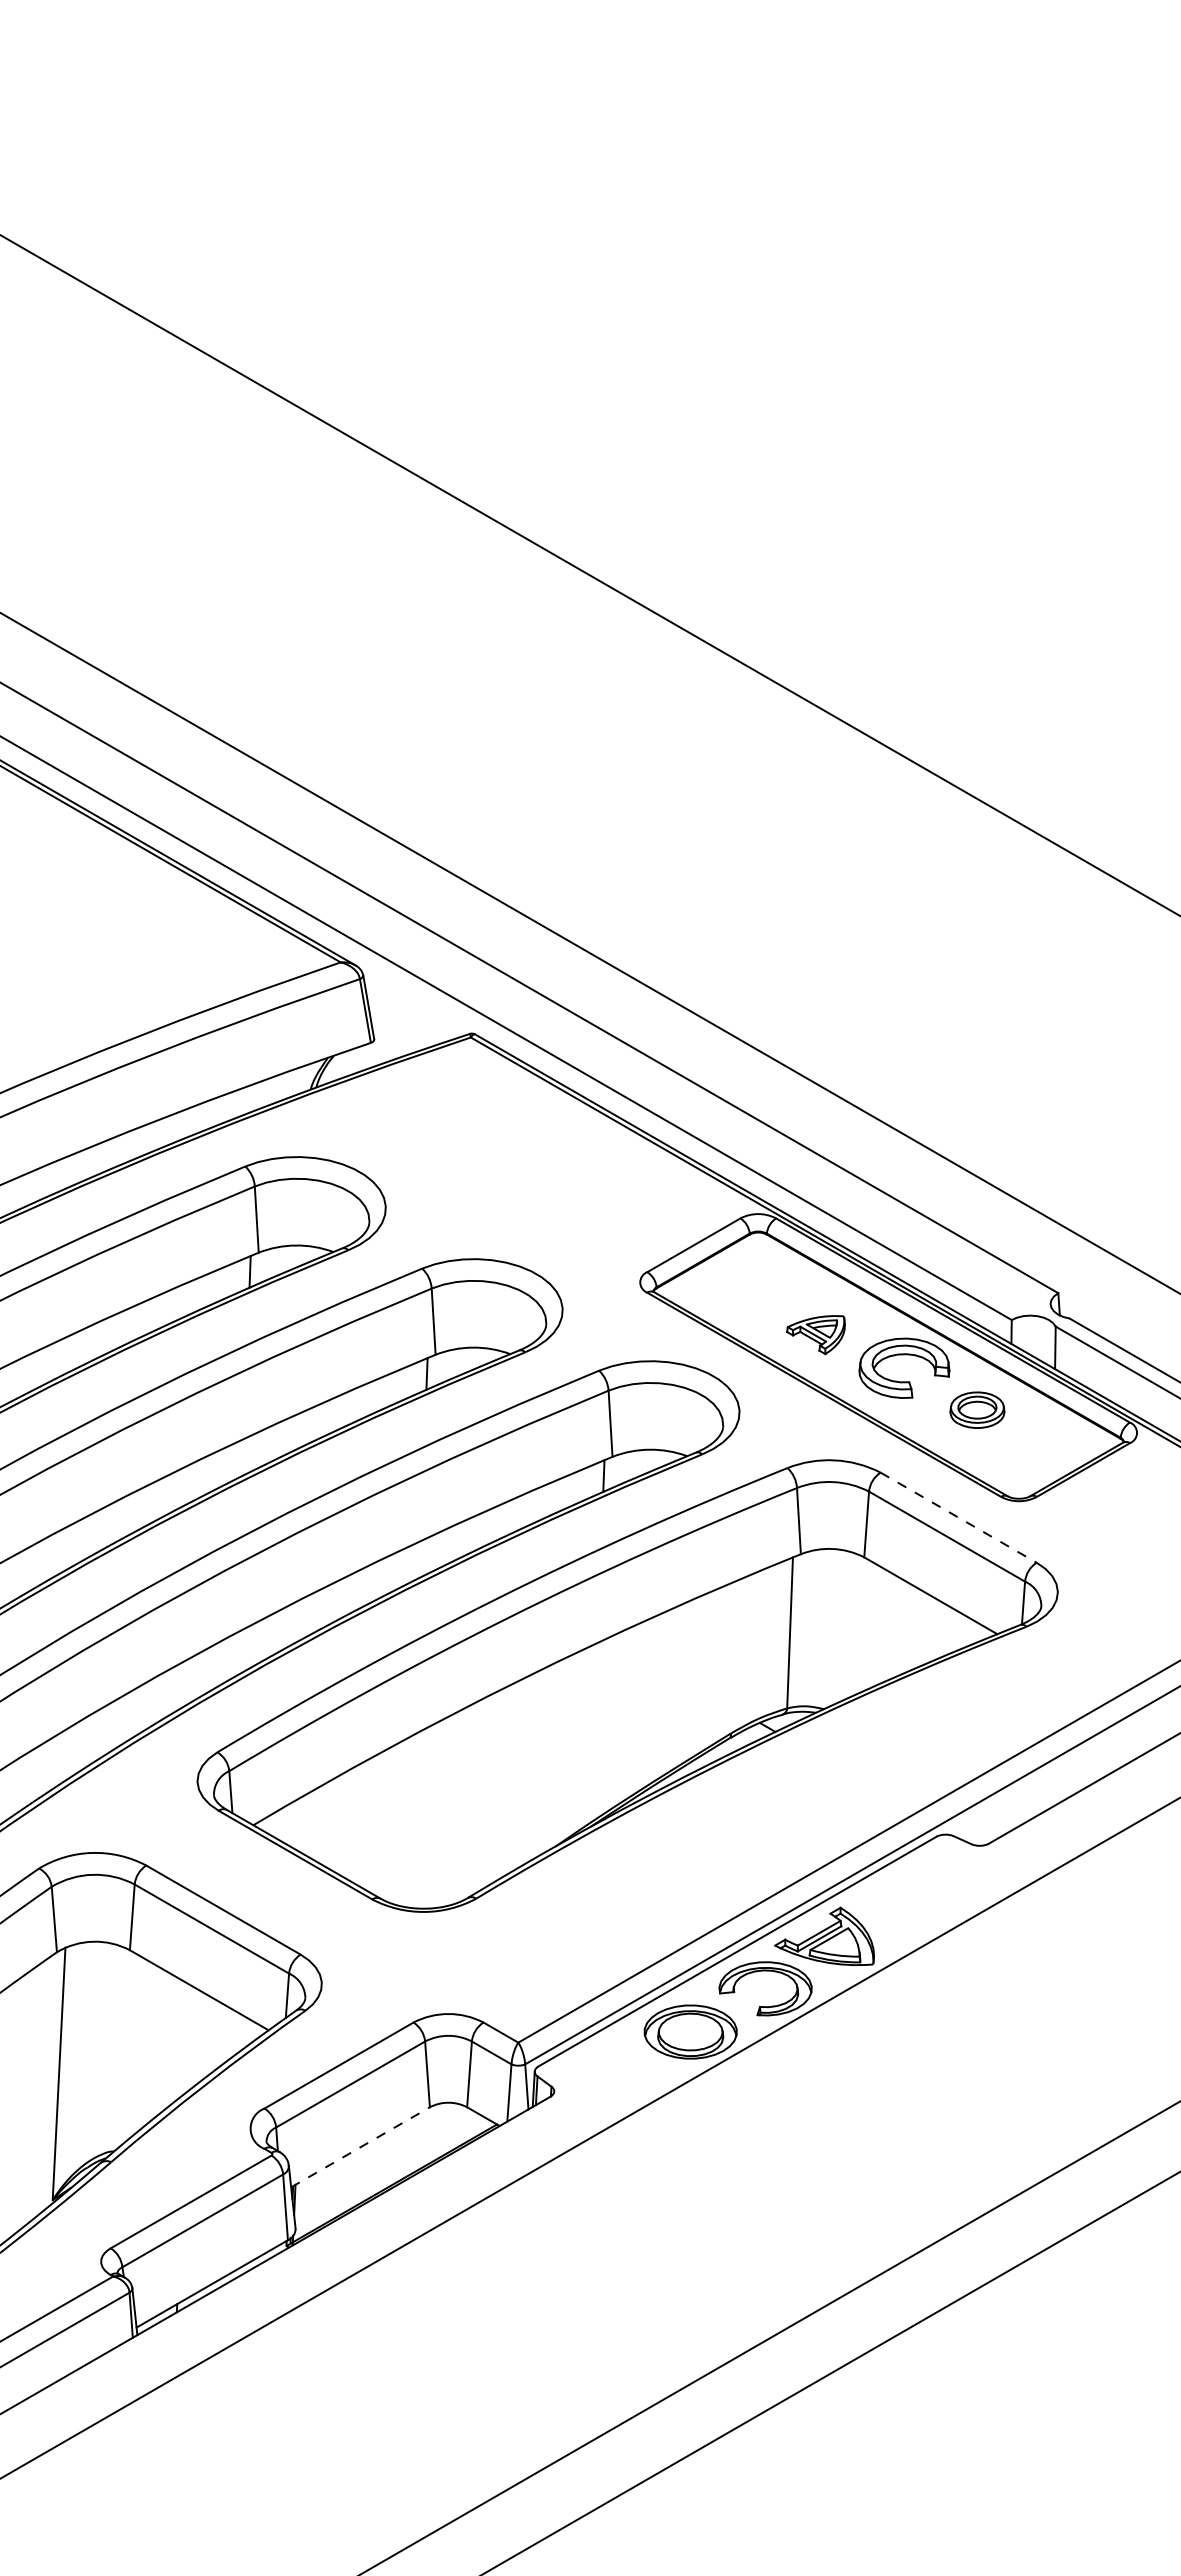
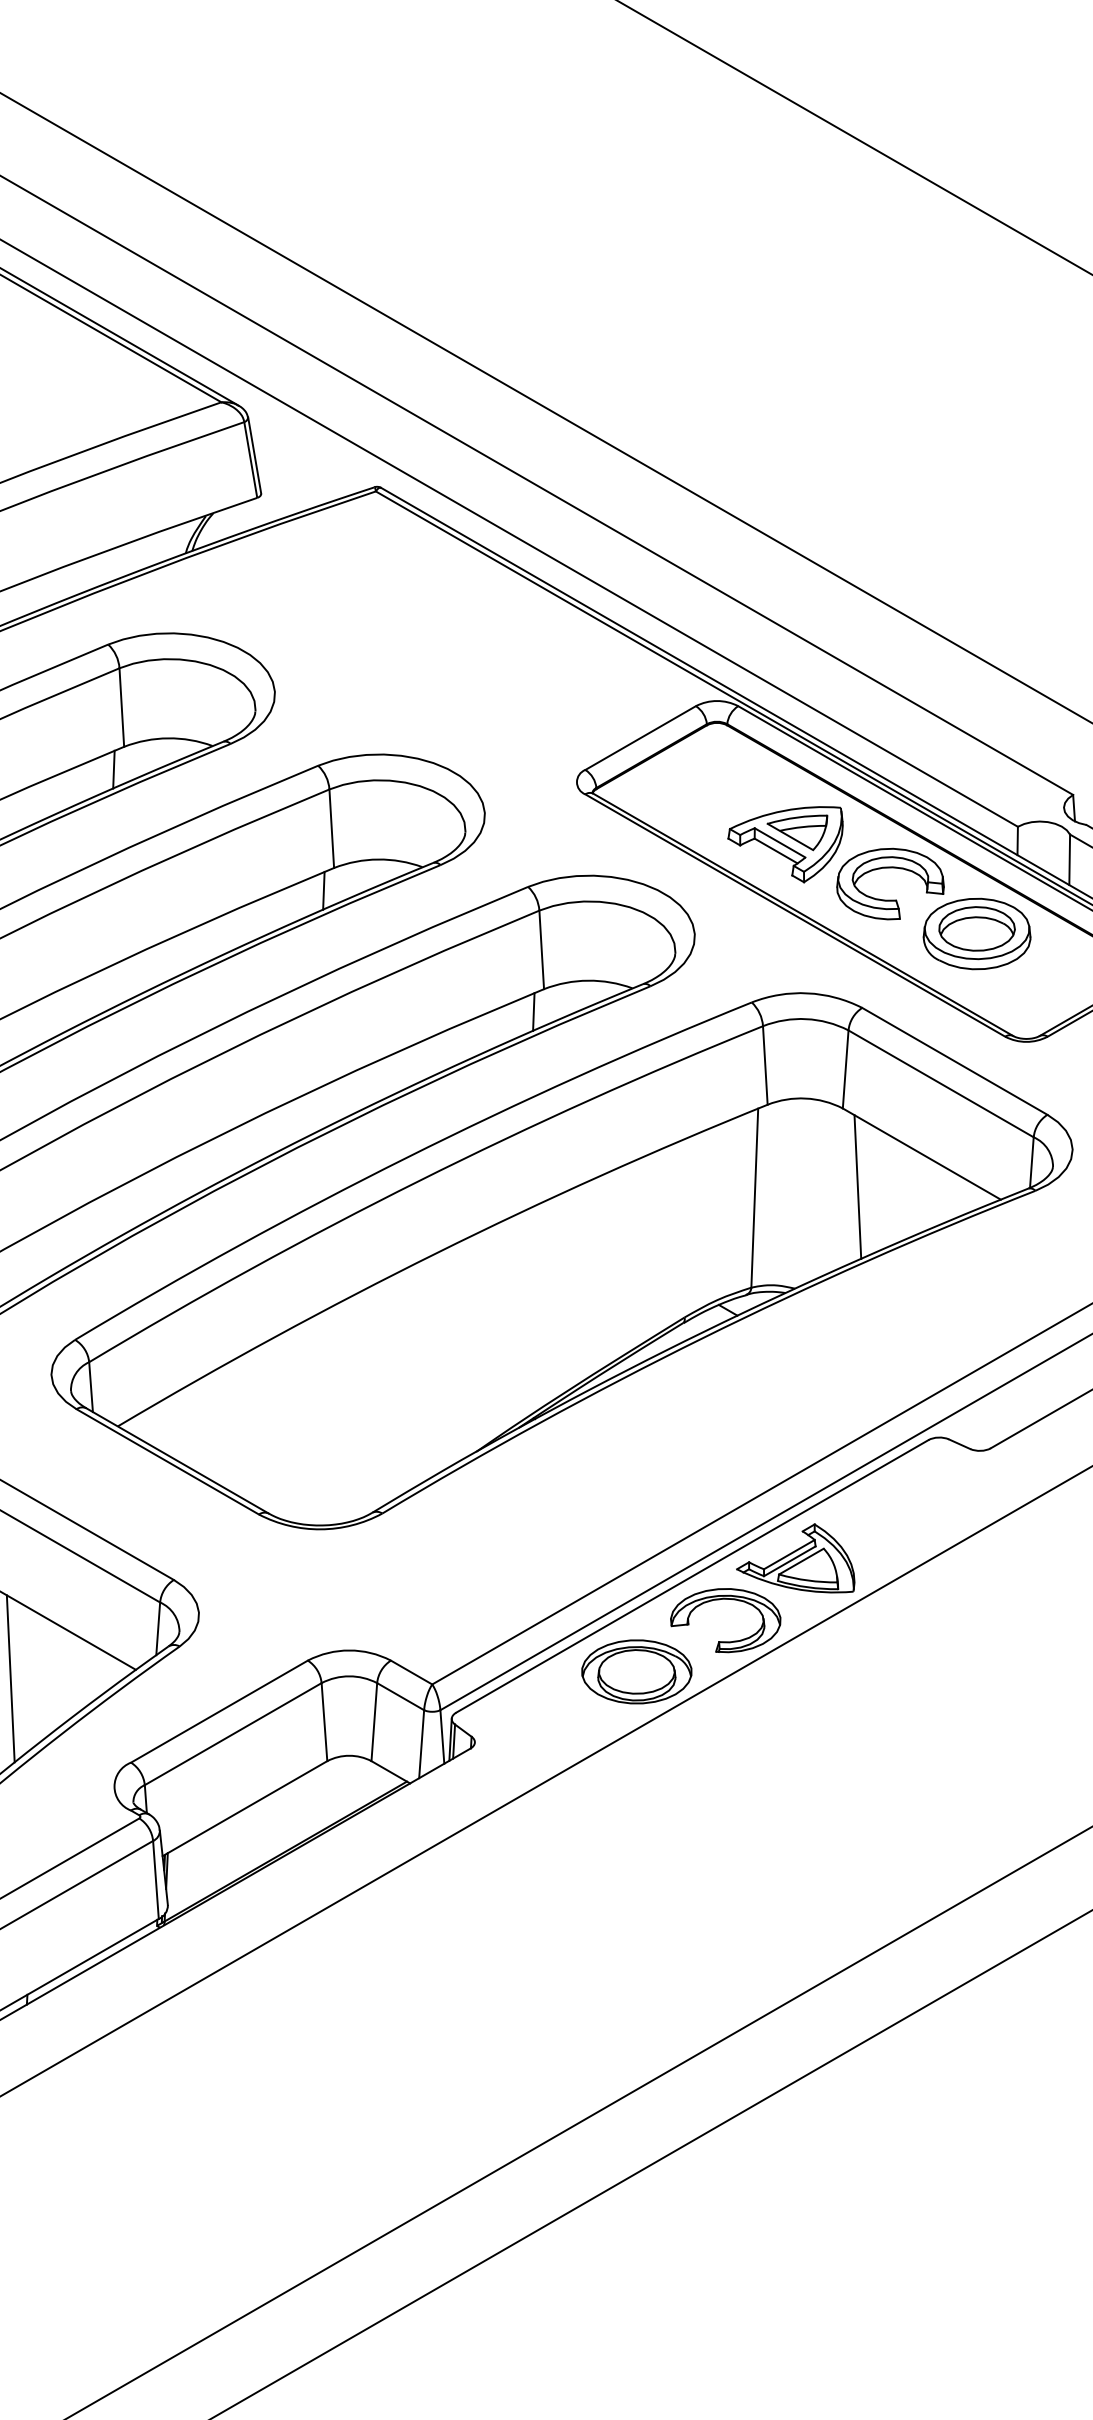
part: (815, 1334) -> (784, 843), size x1.67
part: (977, 1409) -> (977, 932), size x1.67
line: (959, 1517) -> (955, 1061), dashed -> solid
line: (876, 1623) -> (857, 1186), added
line: (162, 2037) -> (9, 1678), added
line: (360, 2147) -> (244, 1808), dashed -> solid

